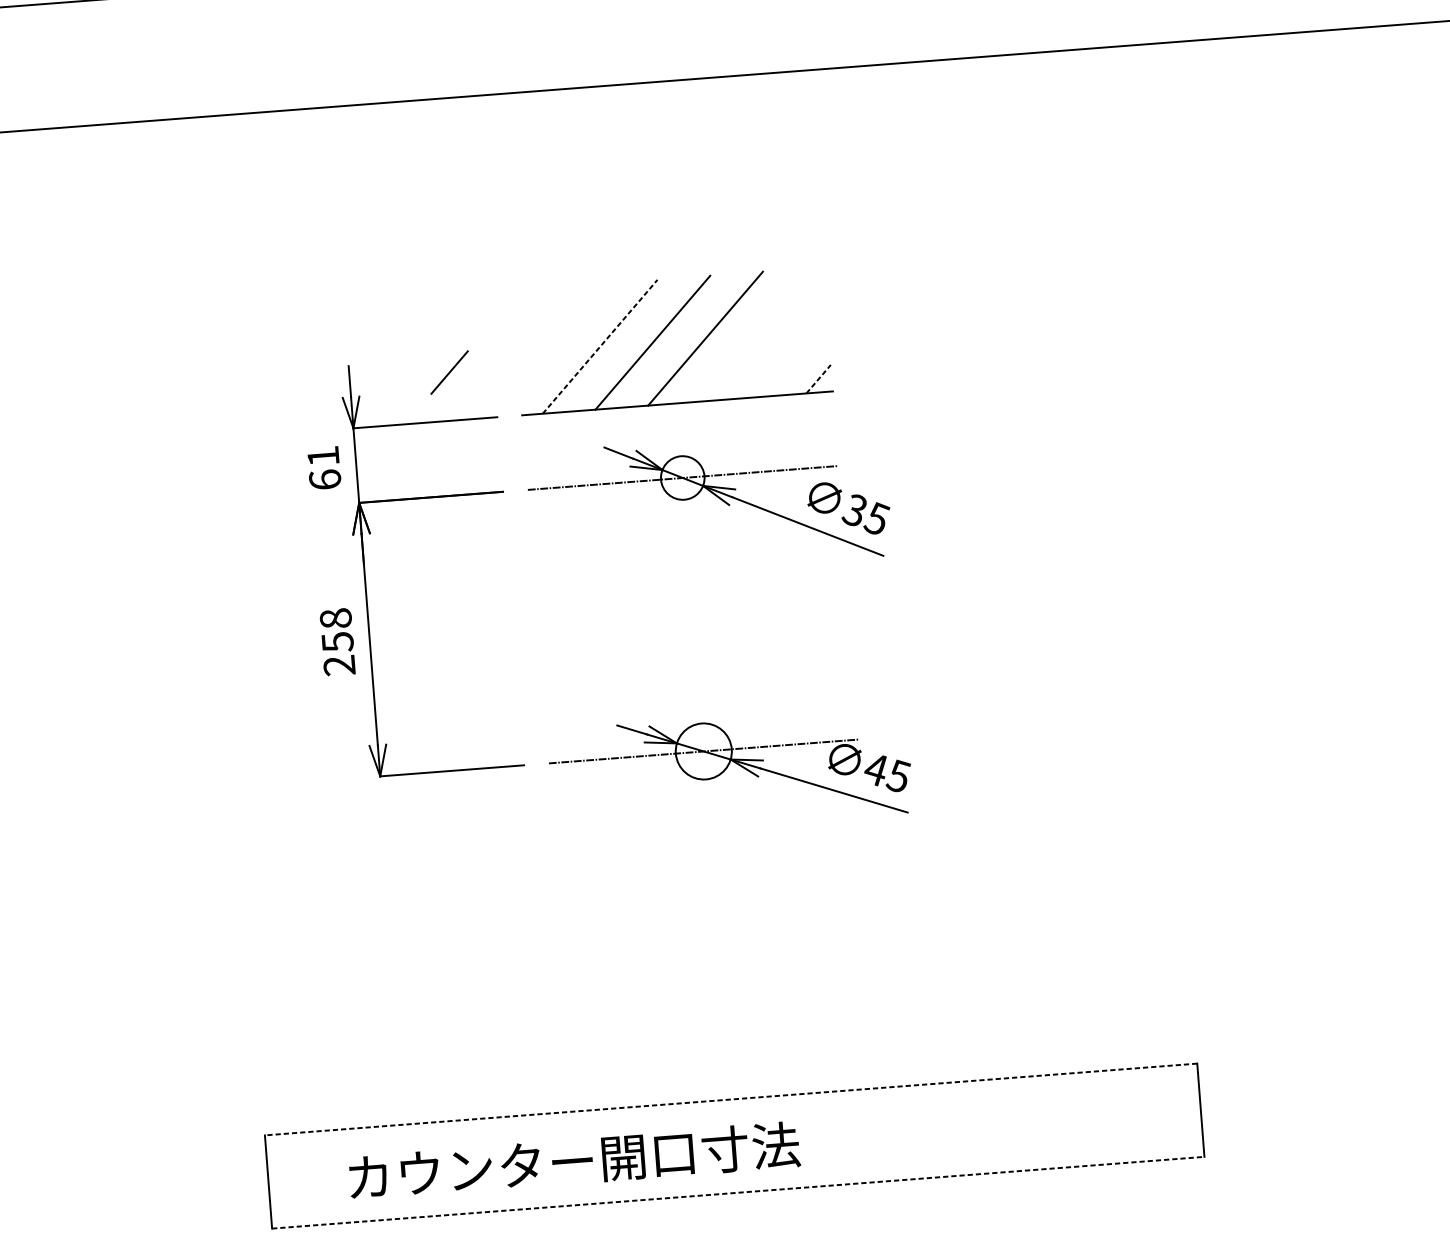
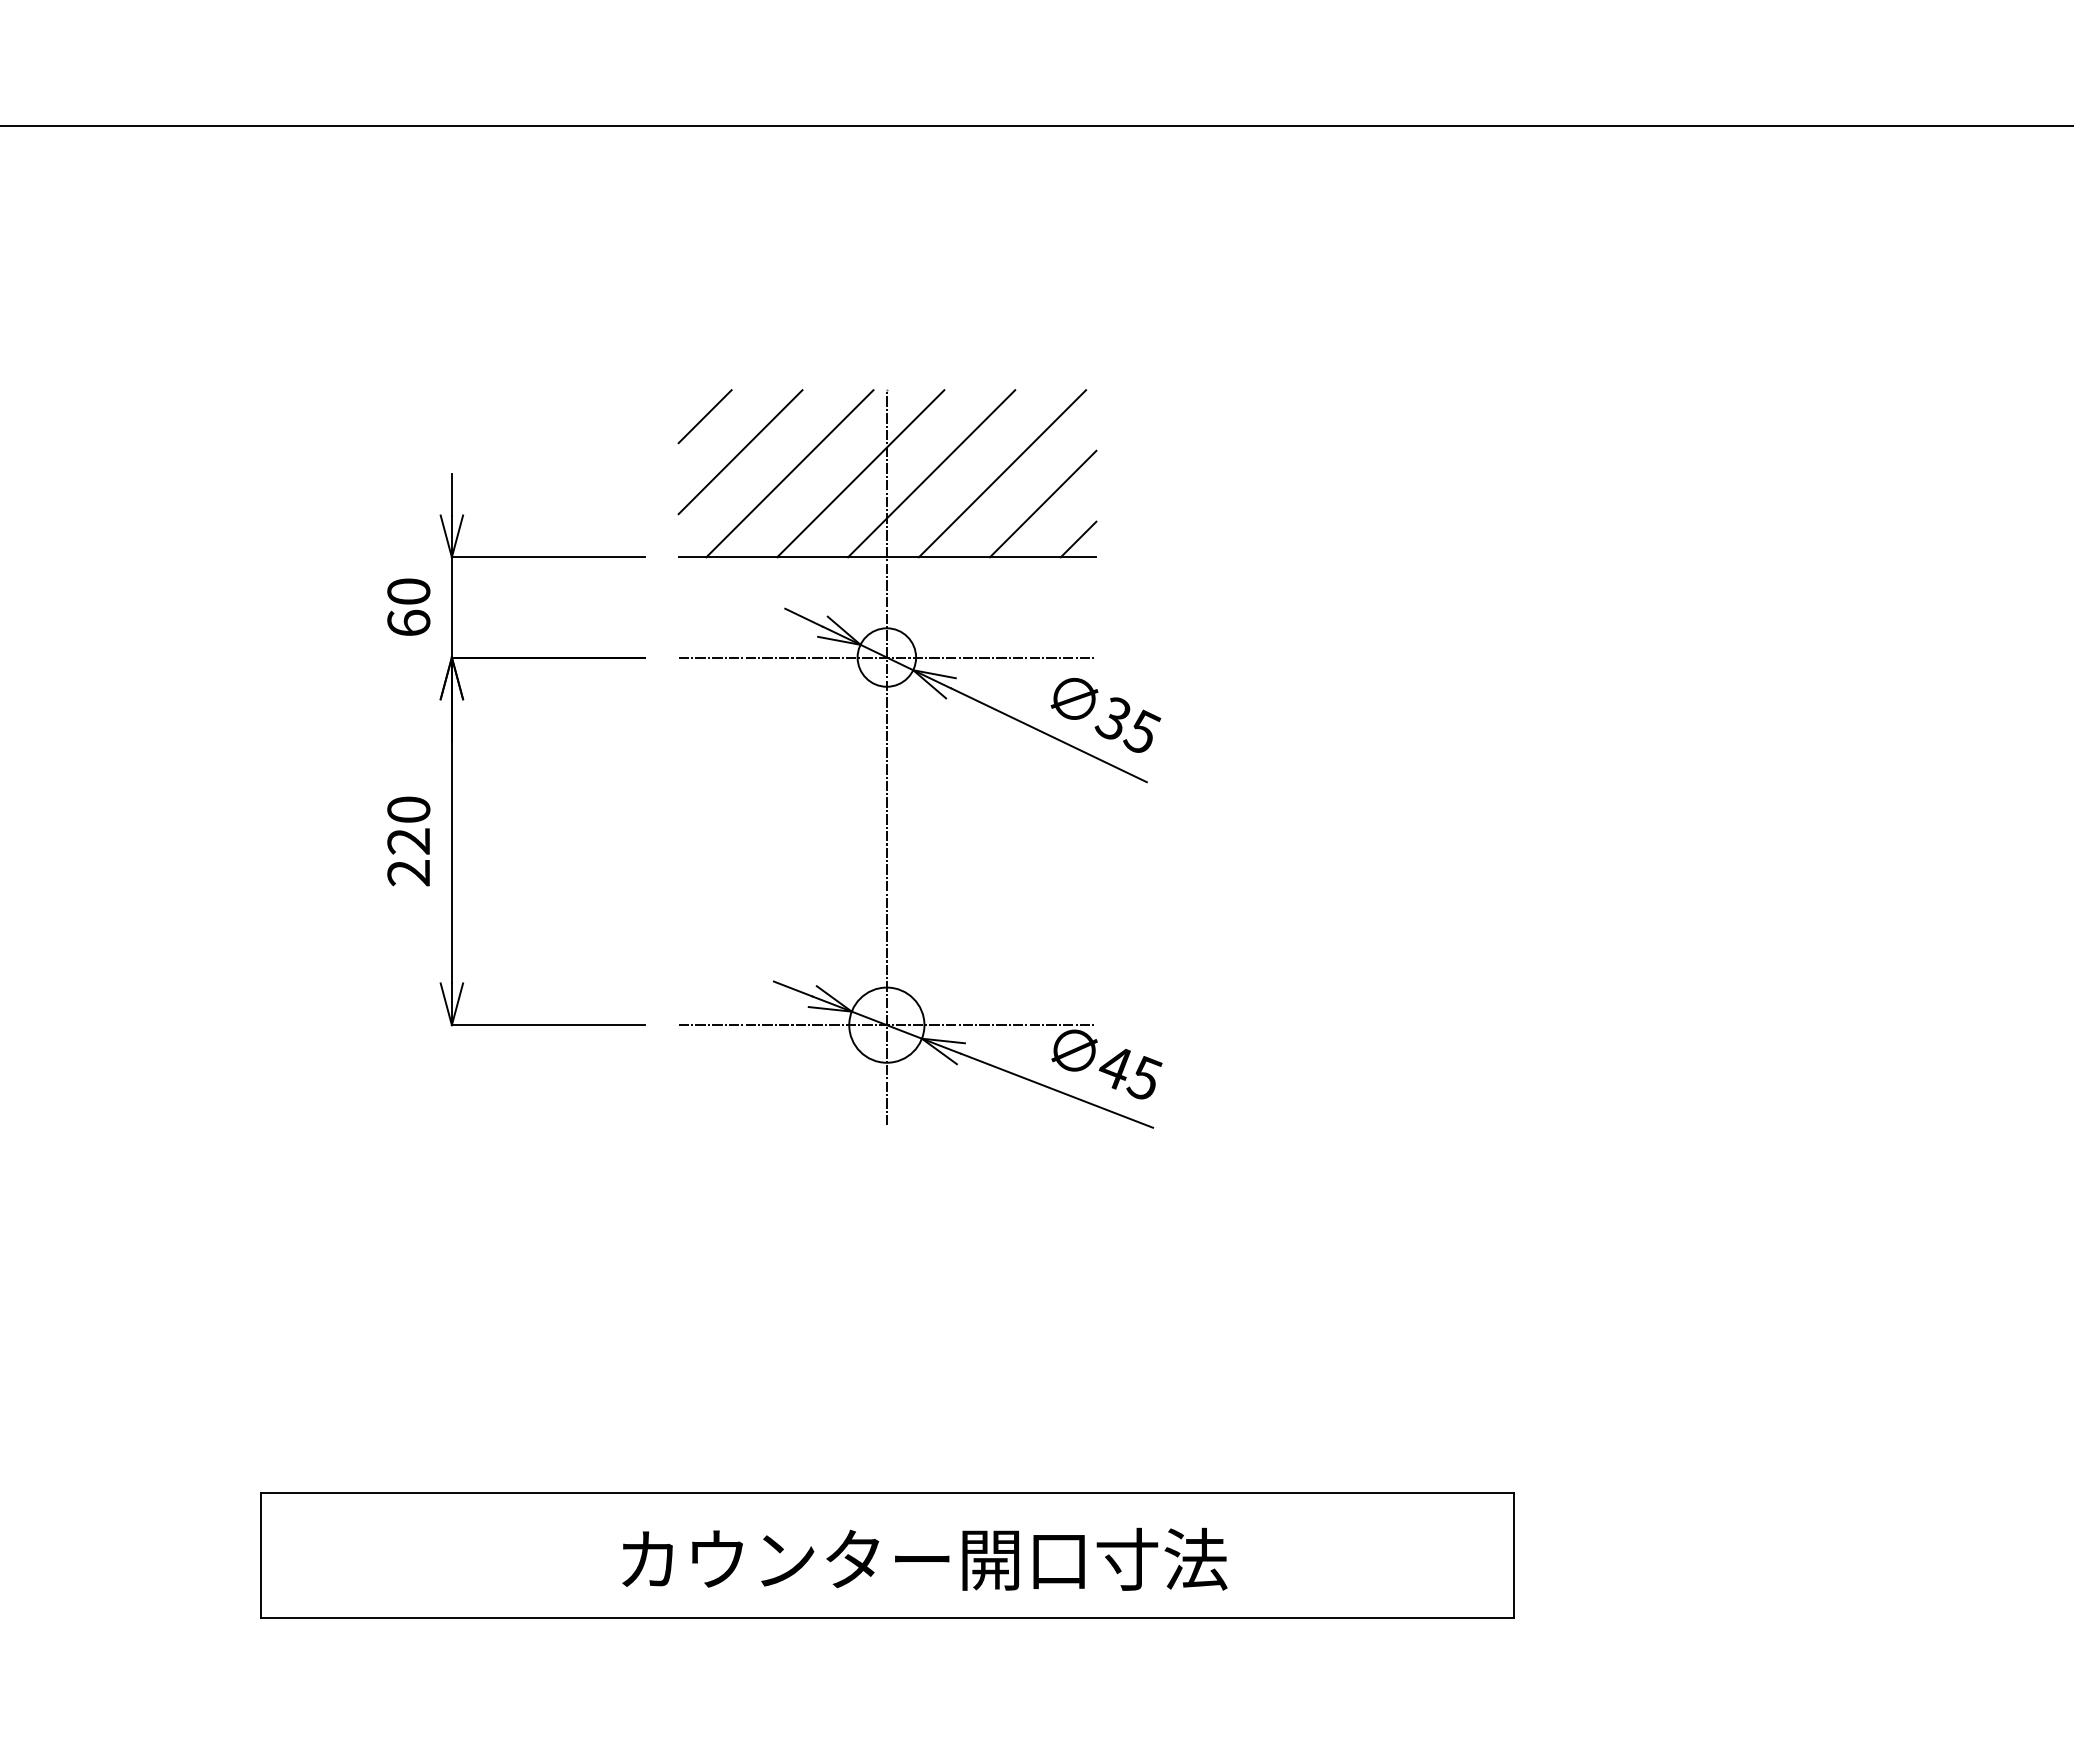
line: (562, 333) -> (740, 452), added
line: (758, 334) -> (1002, 473), added
line: (600, 346) -> (790, 473), dashed -> solid
line: (789, 354) -> (1042, 503), added
line: (449, 372) -> (704, 416), moved
line: (818, 379) -> (1078, 539), dashed -> solid
text: (323, 456) -> (408, 591), 61 -> 60
line: (688, 552) -> (886, 757), added
text: (336, 630) -> (408, 825), 258 -> 220
line: (731, 1099) -> (887, 1493), dashed -> solid
text: (574, 1160) -> (924, 1558), moved
line: (738, 1192) -> (887, 1618), dashed -> solid

